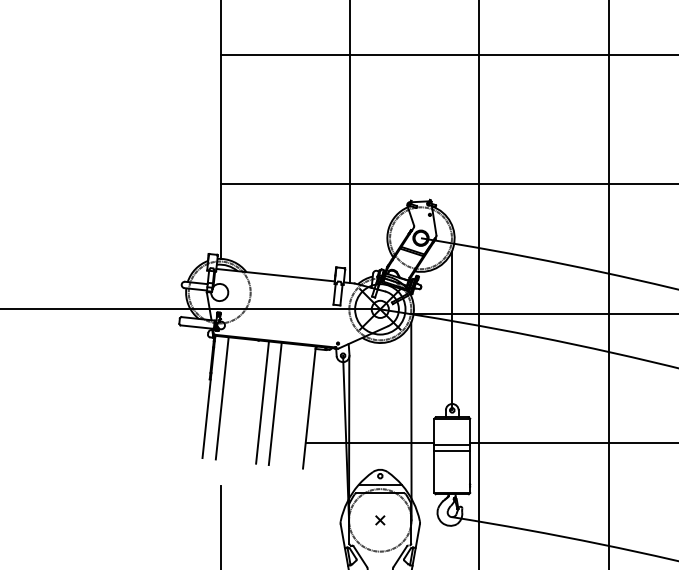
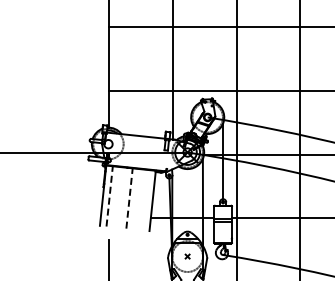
line: (221, 396) -> (109, 195), solid -> dashed
line: (262, 400) -> (129, 197), solid -> dashed
line: (274, 404) -> (135, 199), removed

